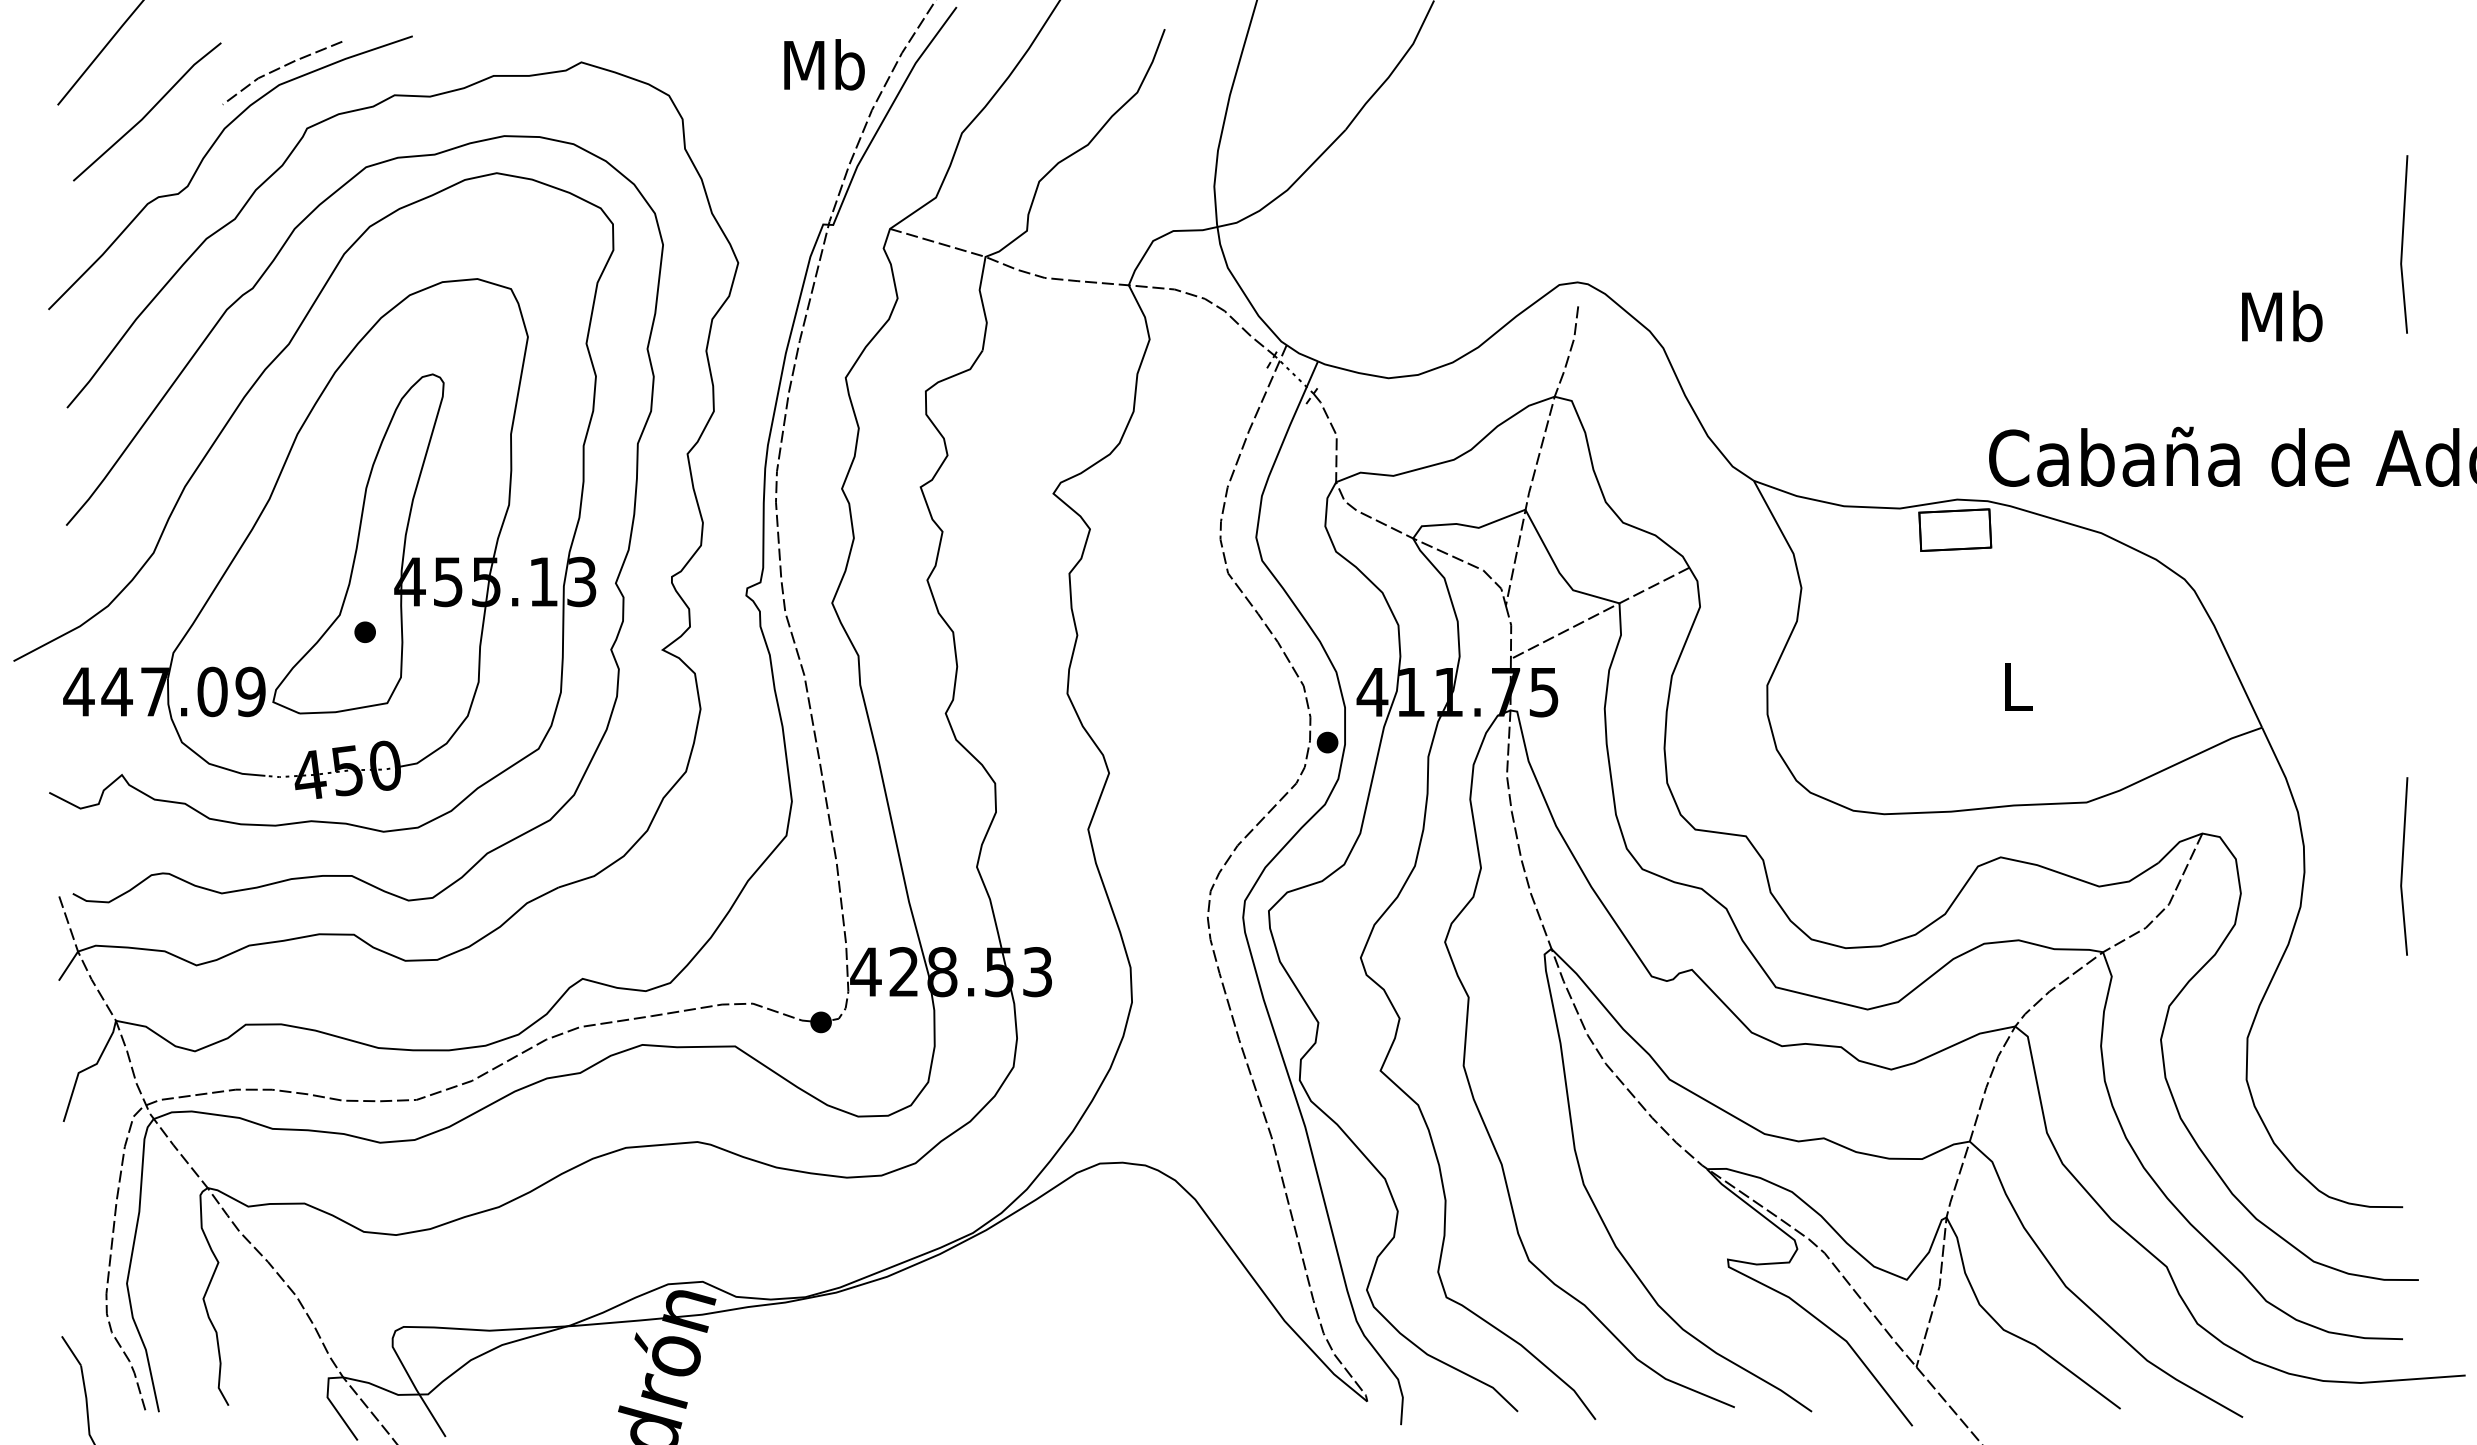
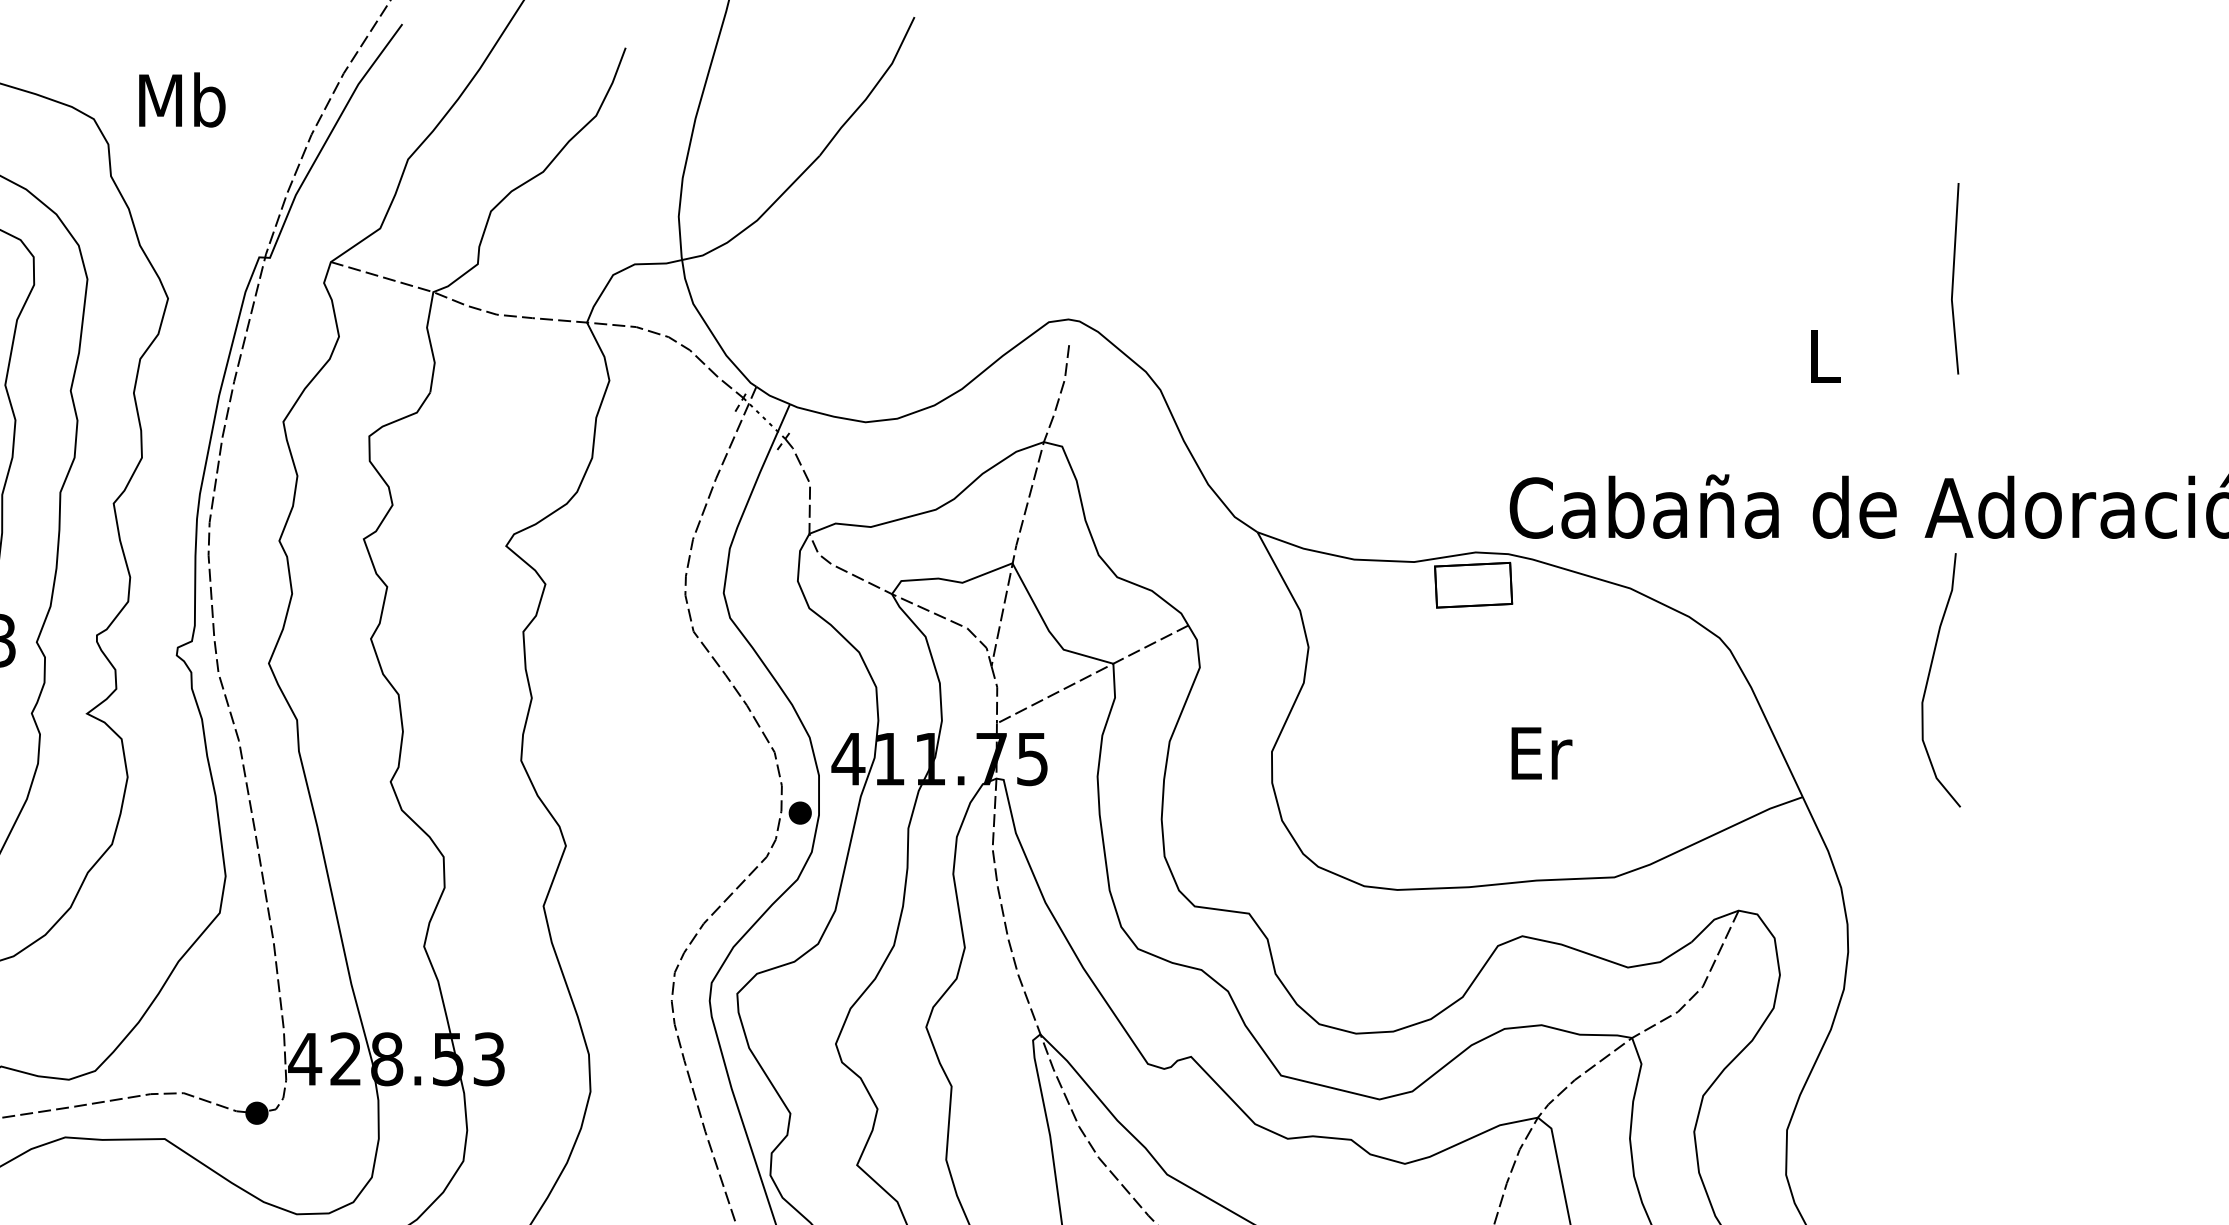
text: (824, 64) -> (182, 99), moved
text: (2282, 316) -> (1824, 356), Mb -> L
curve: (2380, 615) -> (1929, 676), added
text: (2018, 686) -> (1541, 752), L -> Er
line: (2403, 866) -> (1954, 946), removed

